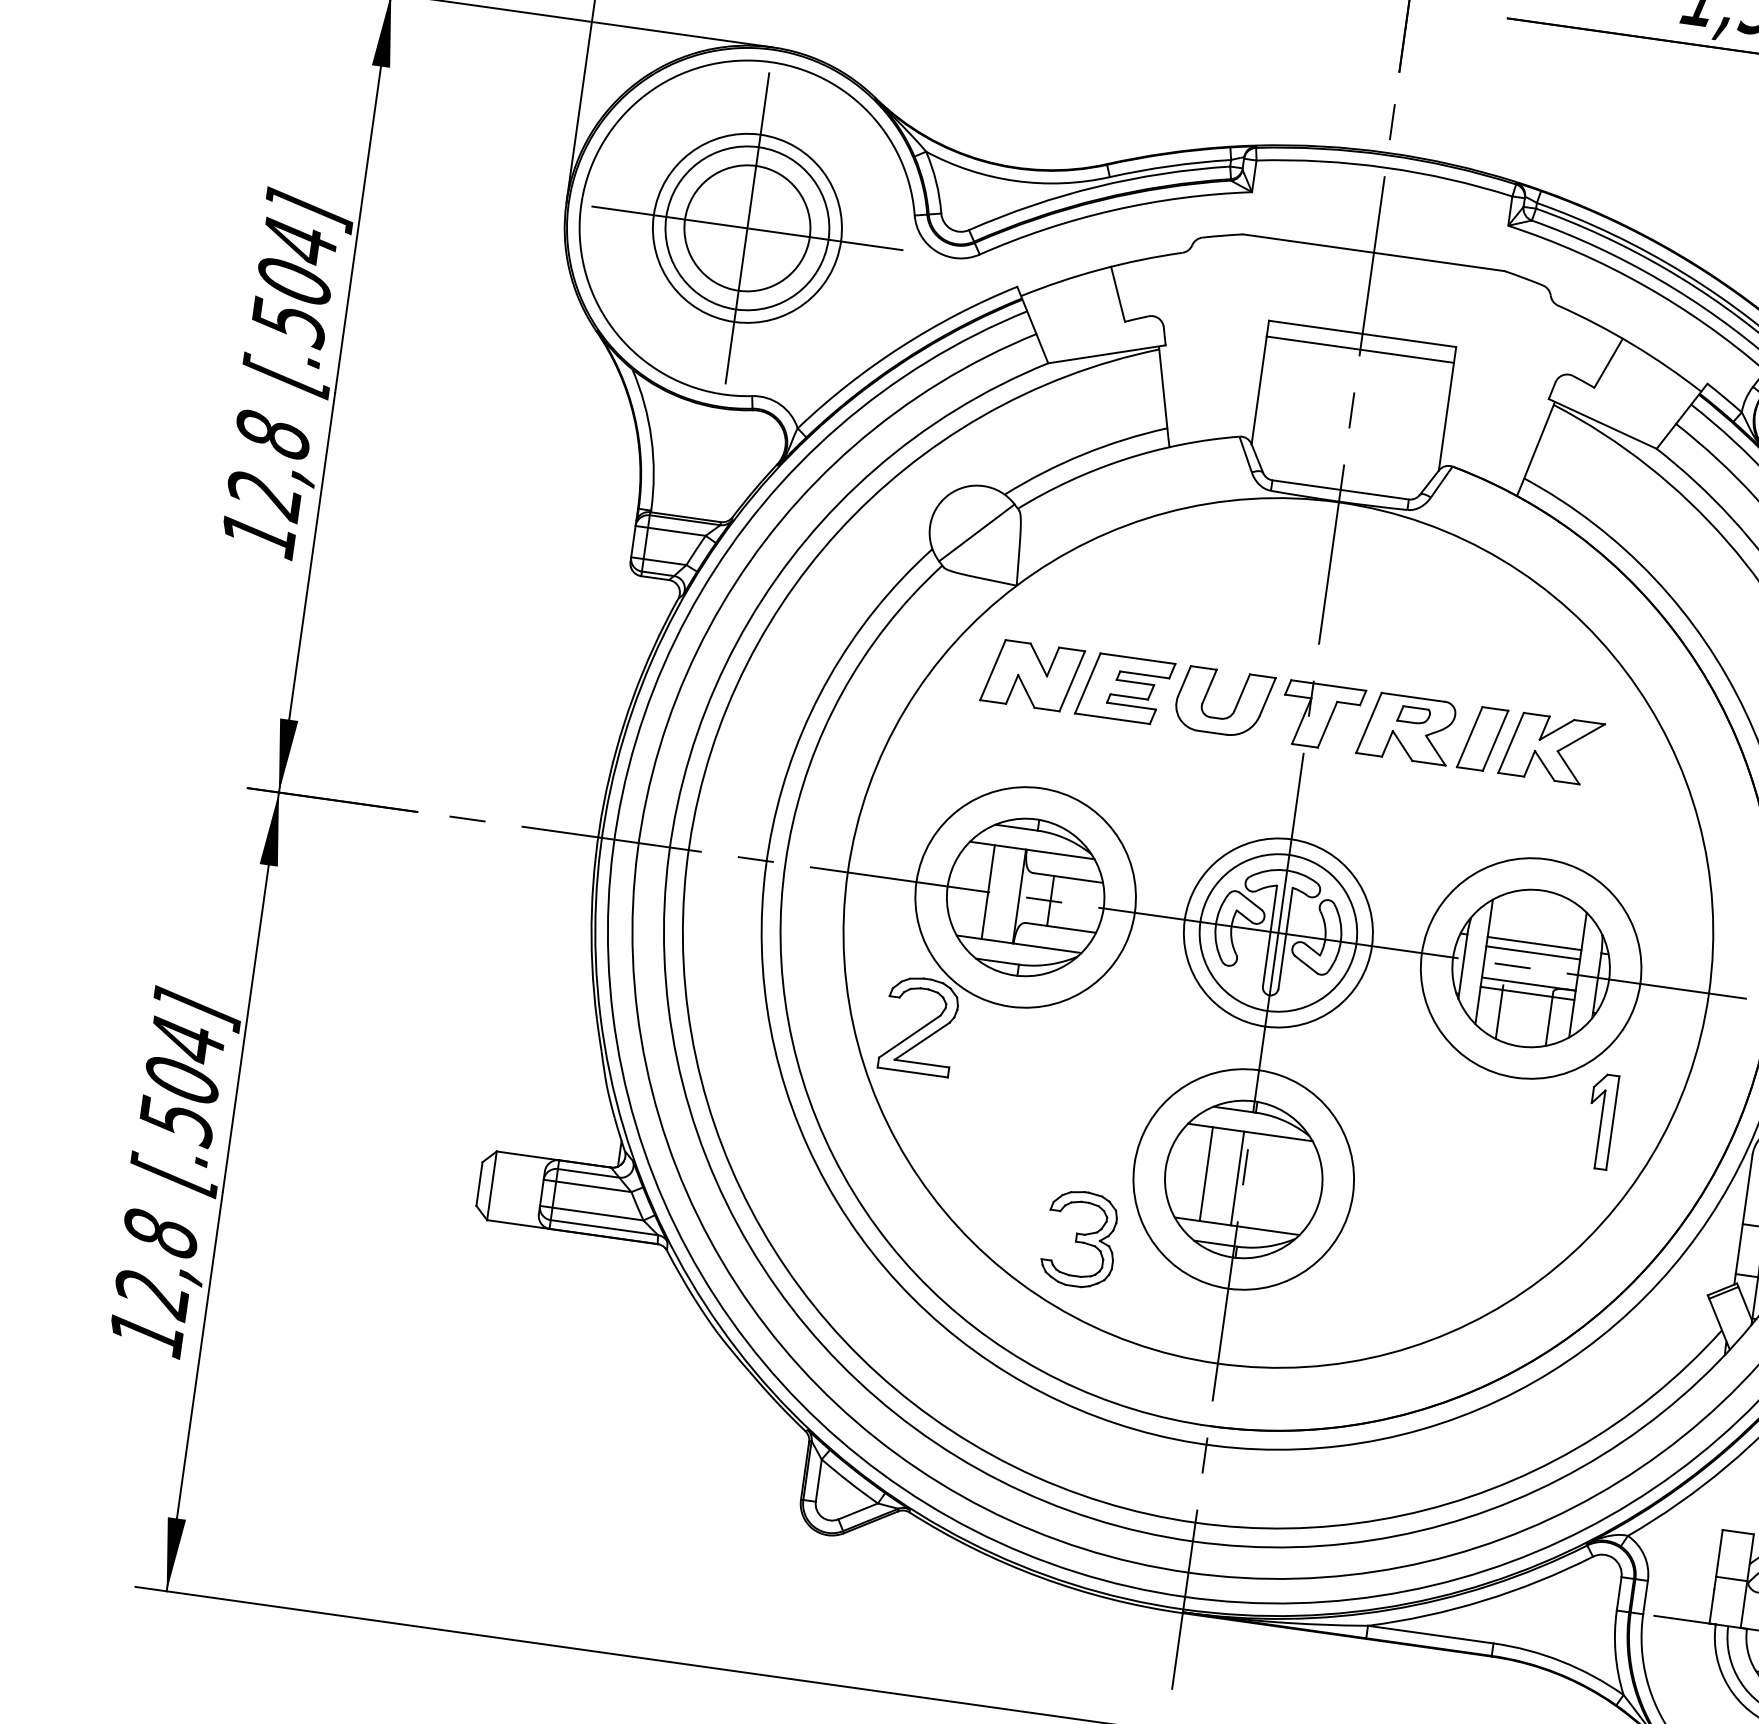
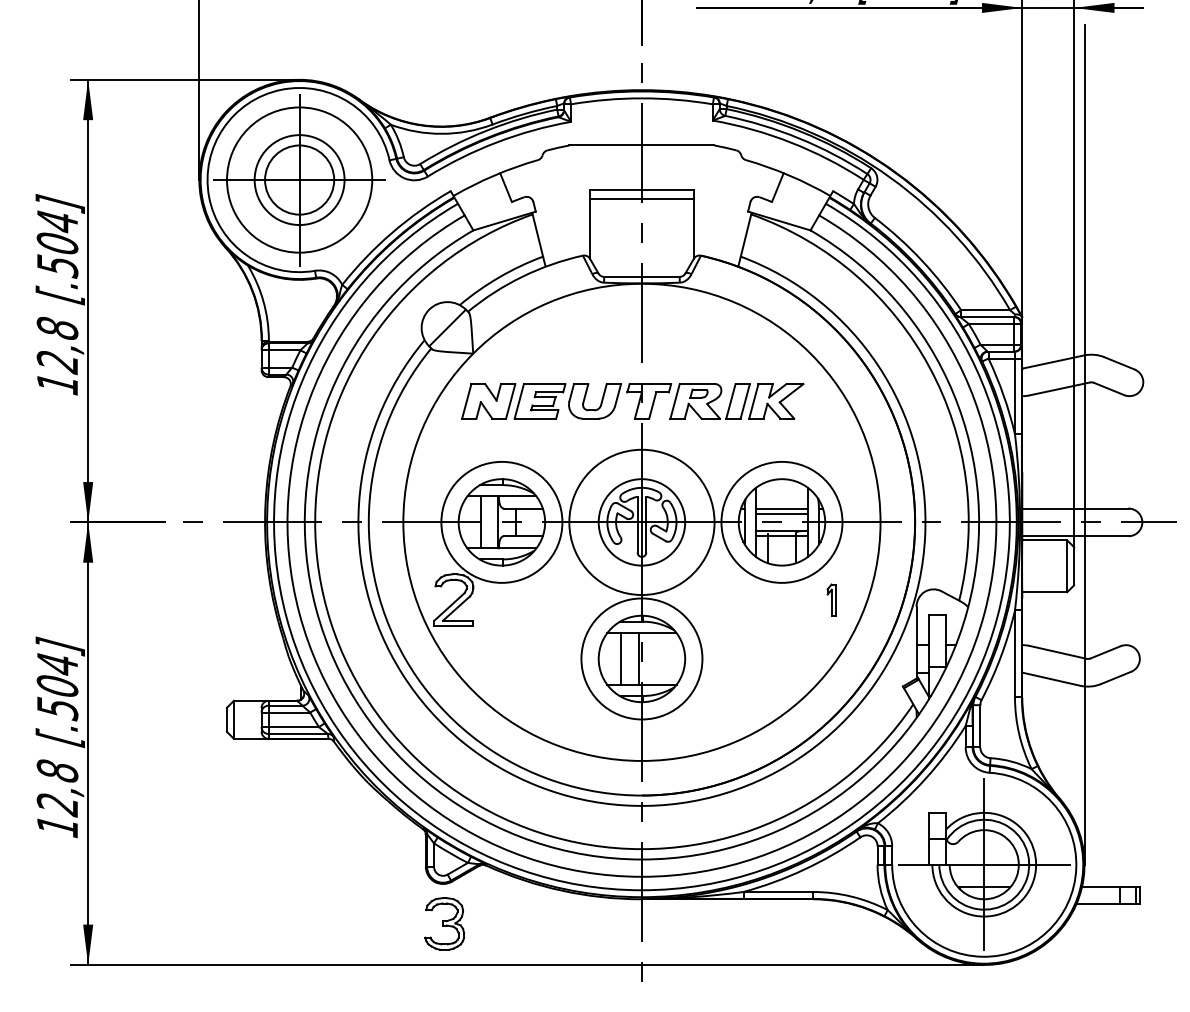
circle: (747, 227) -> (299, 179), size x1.4
circle: (1277, 933) -> (641, 522), size x1.4
part: (1600, 1120) -> (831, 599), size x0.6
part: (1080, 1238) -> (444, 923), moved

